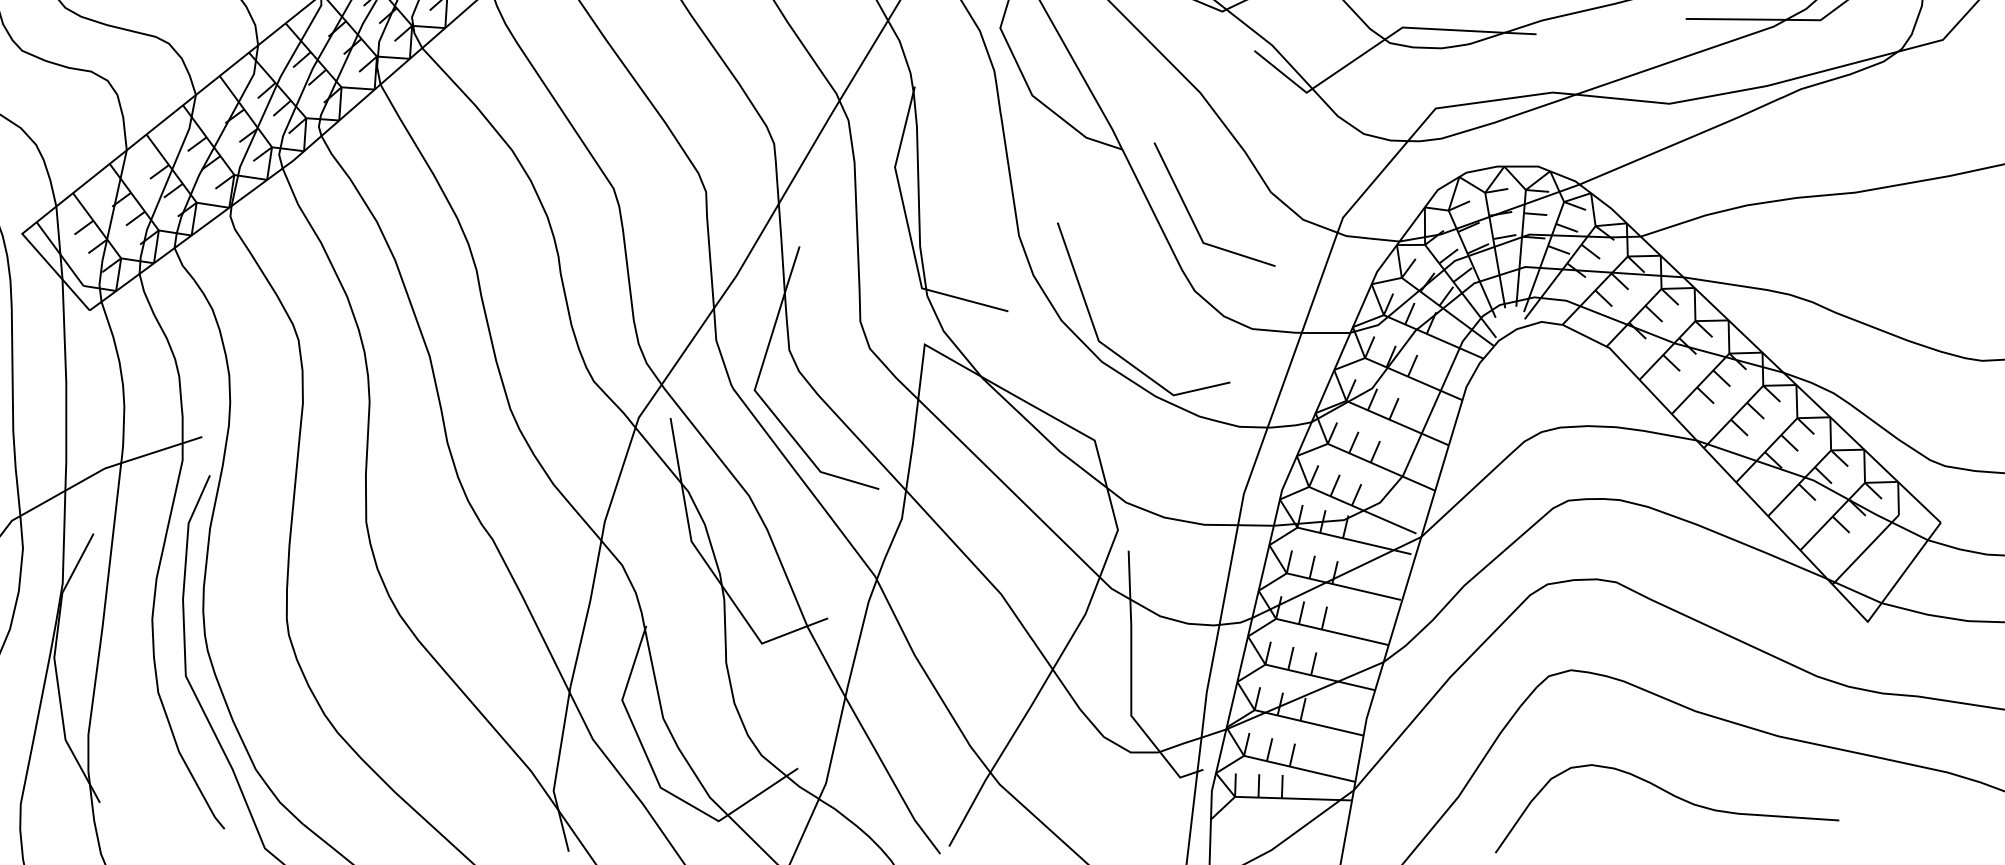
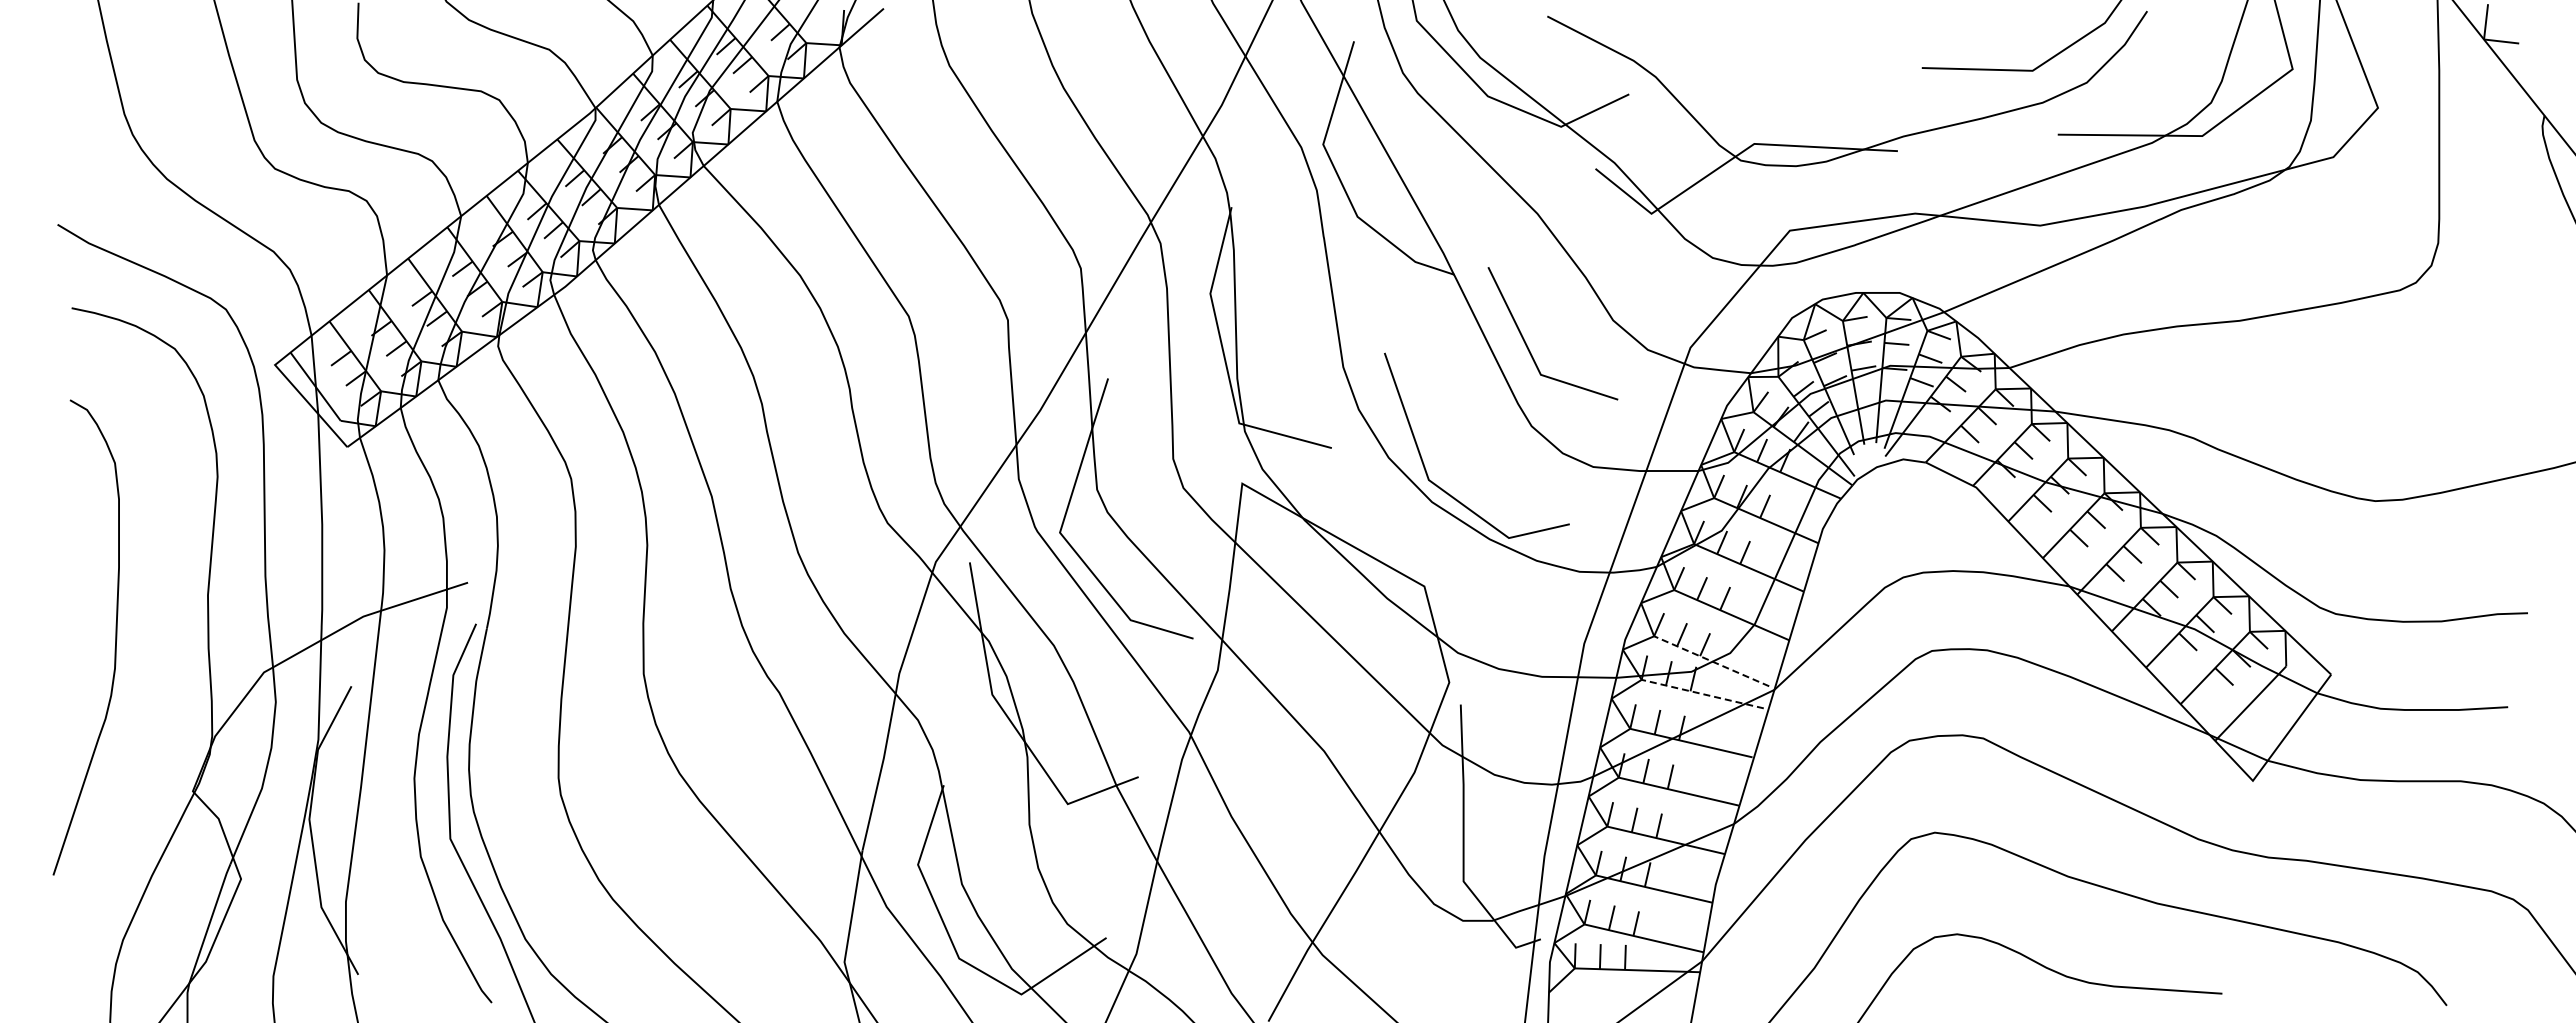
line: (1362, 510) -> (1711, 661), solid -> dashed
line: (1354, 541) -> (1702, 694), solid -> dashed

